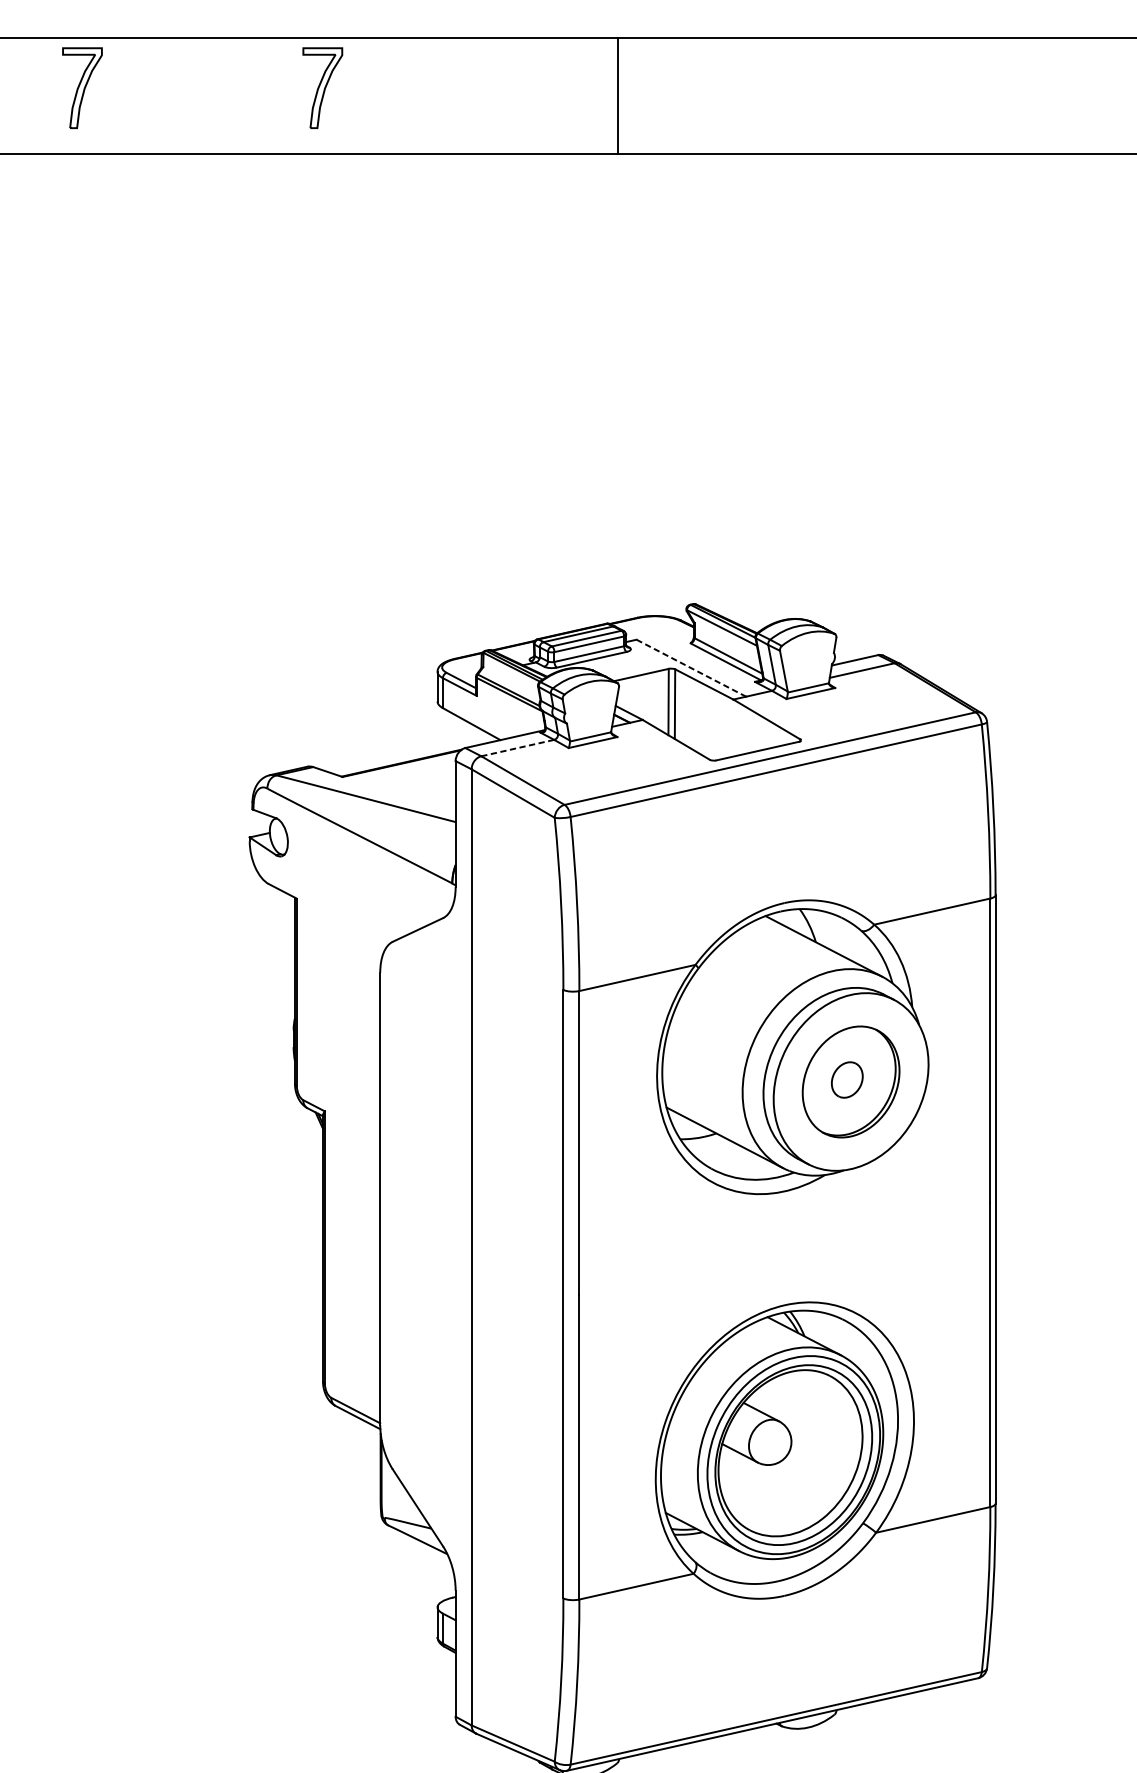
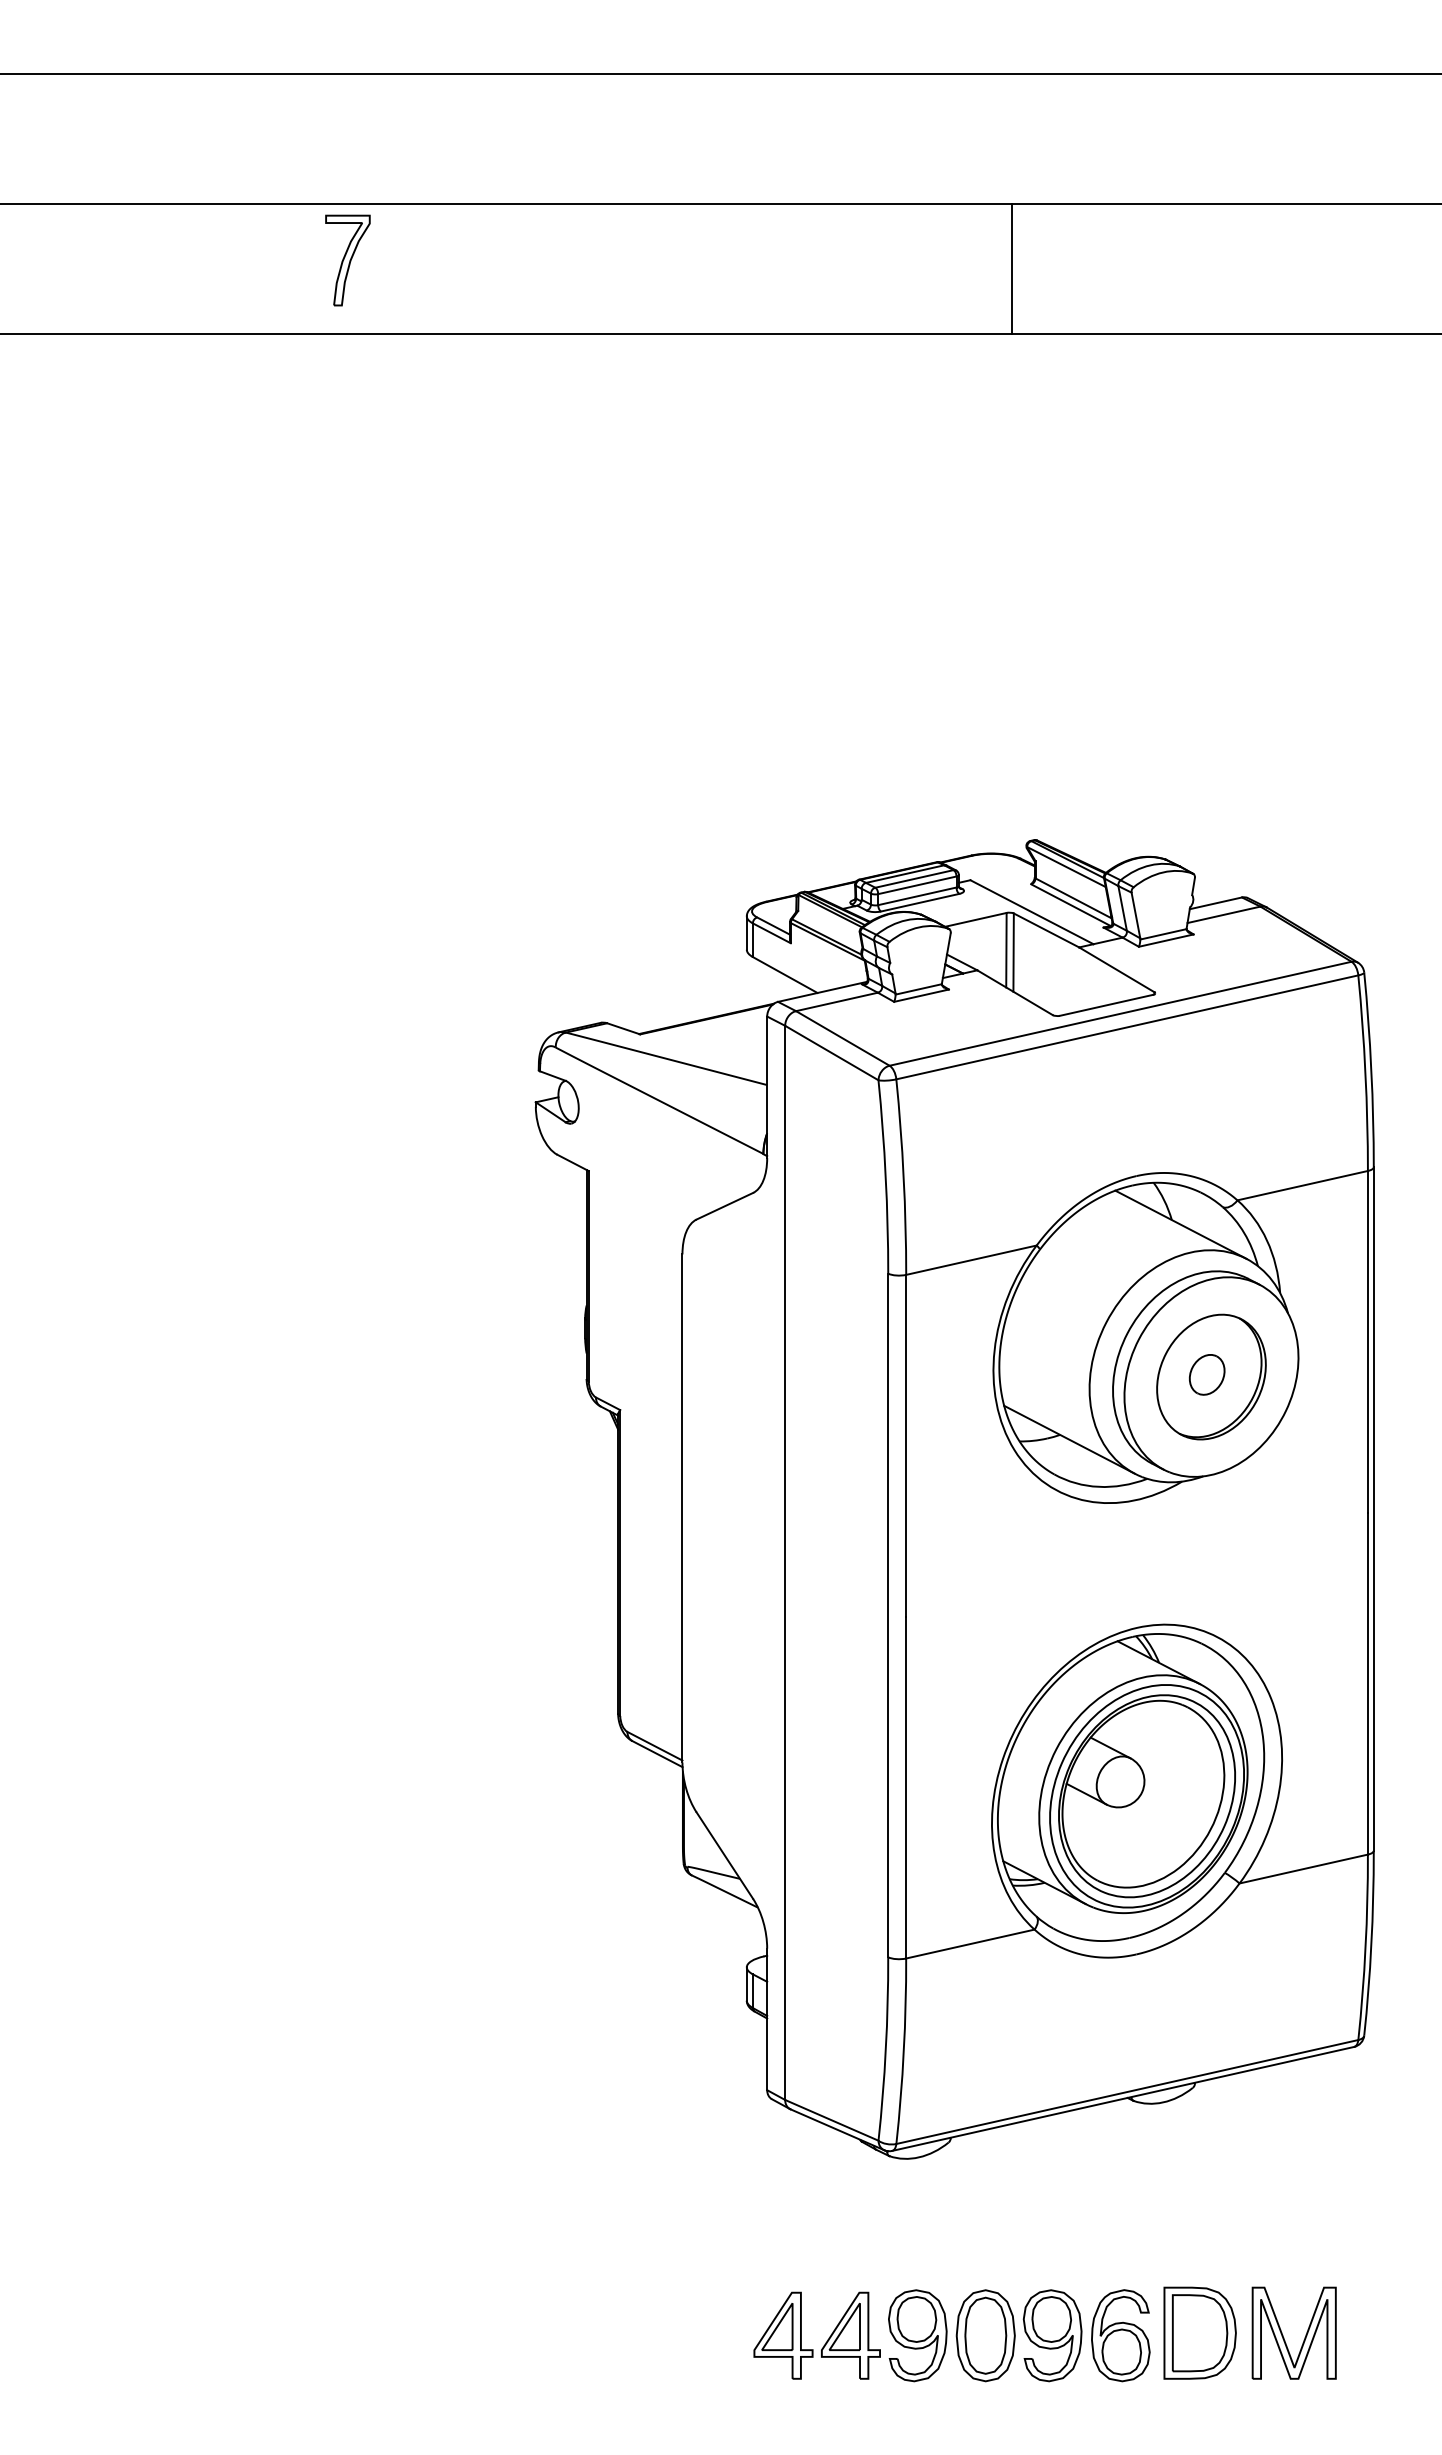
part: (322, 88) -> (617, 260), removed
line: (617, 95) -> (1011, 268), moved
line: (691, 668) -> (1032, 912), dashed -> solid
line: (518, 747) -> (837, 1001), dashed -> solid

